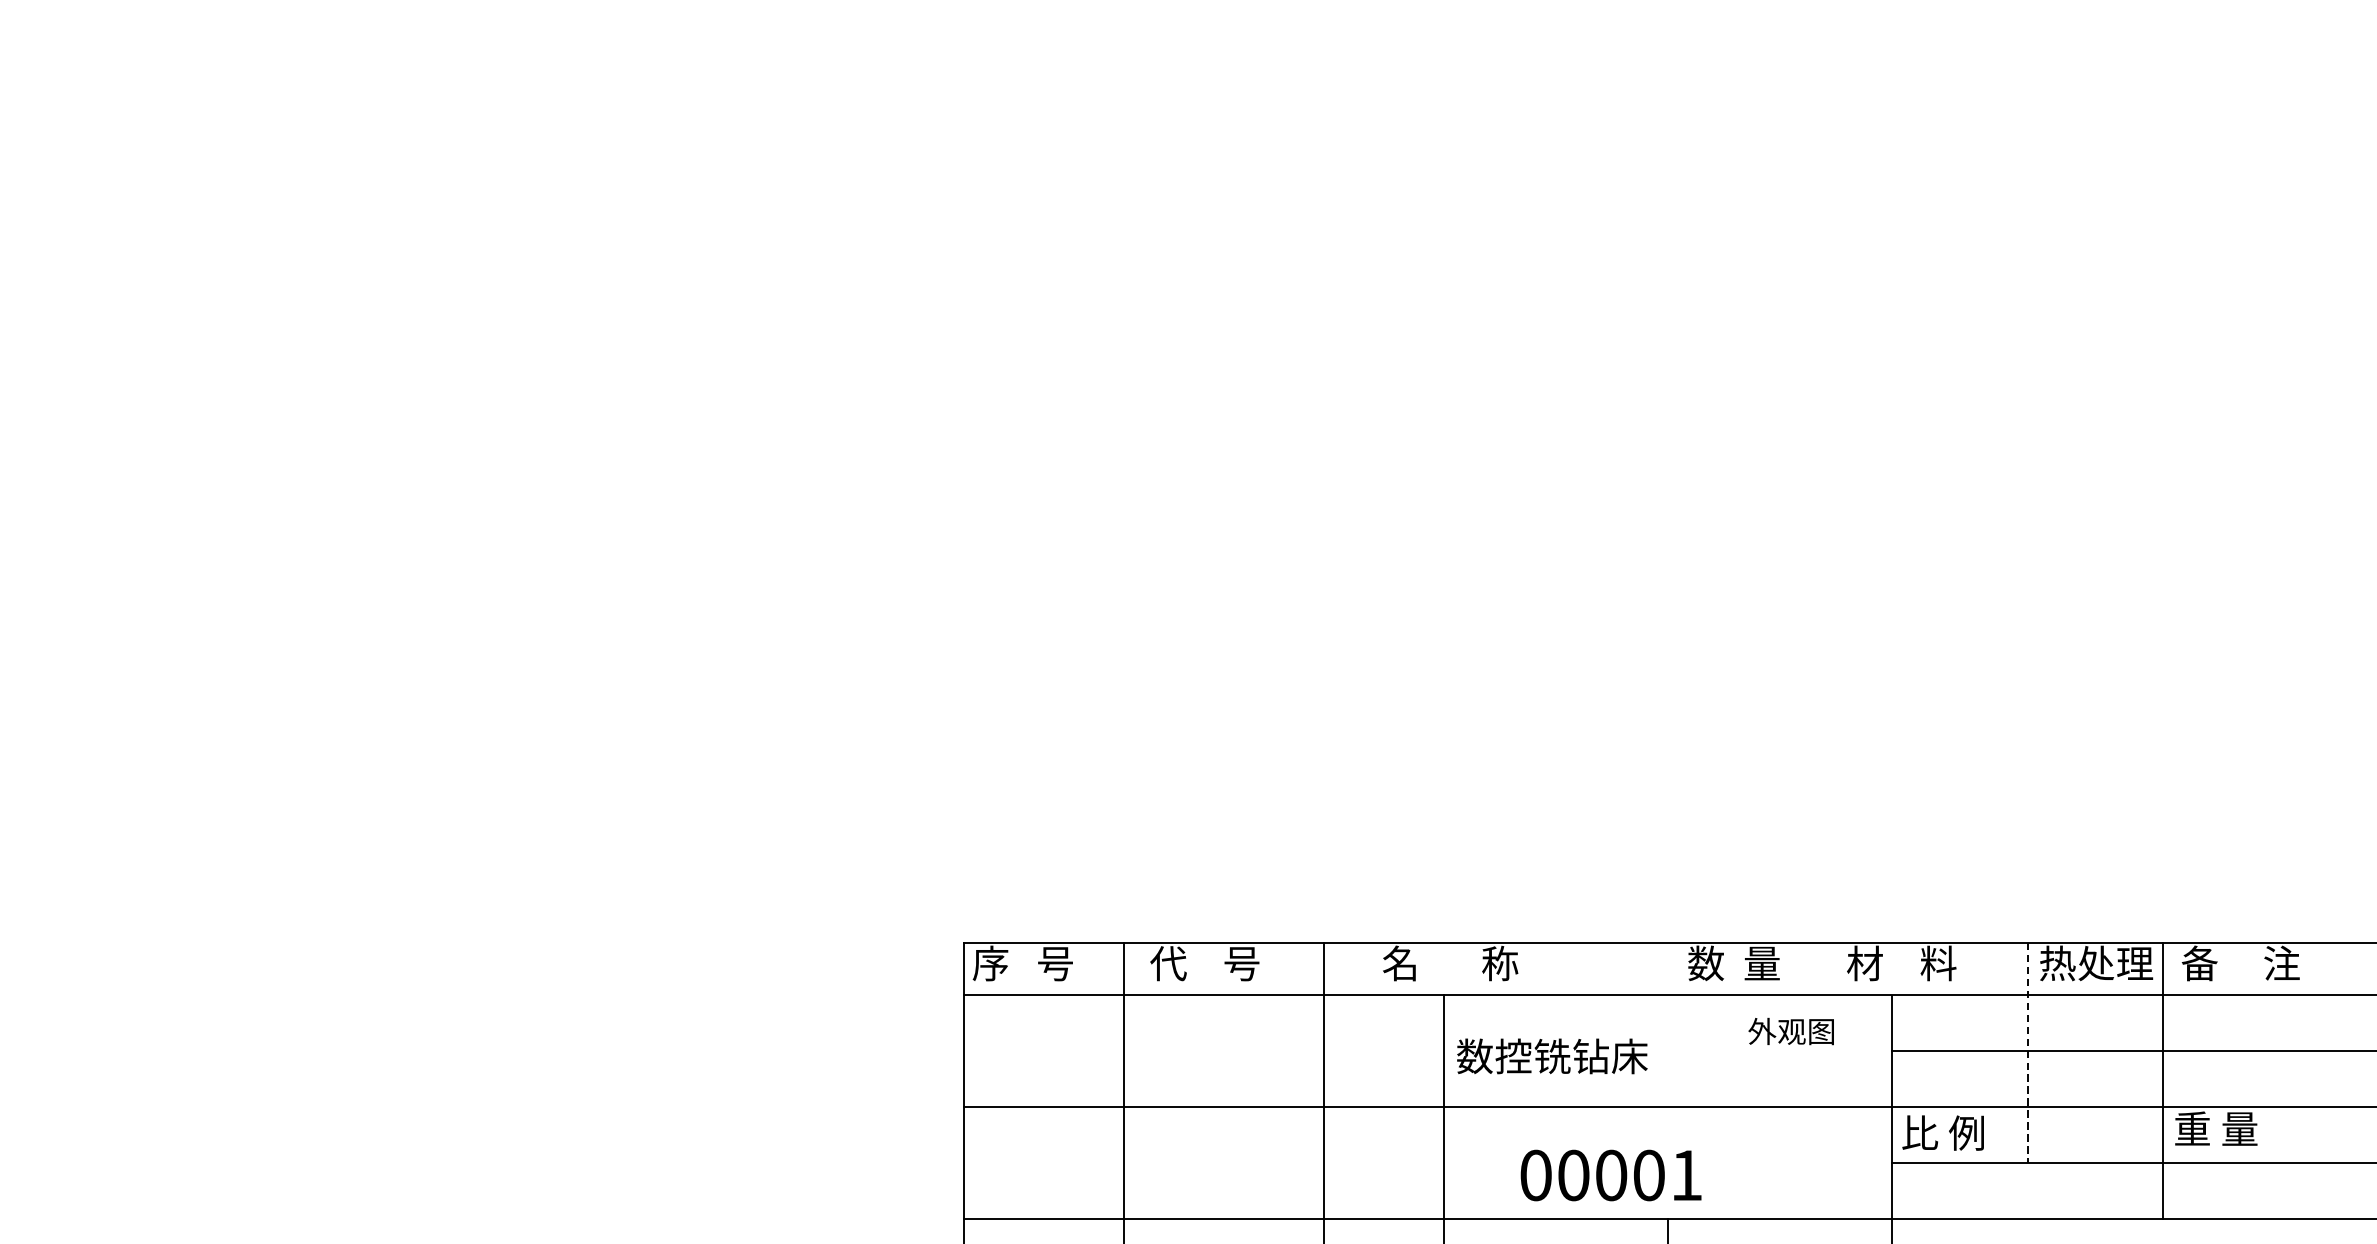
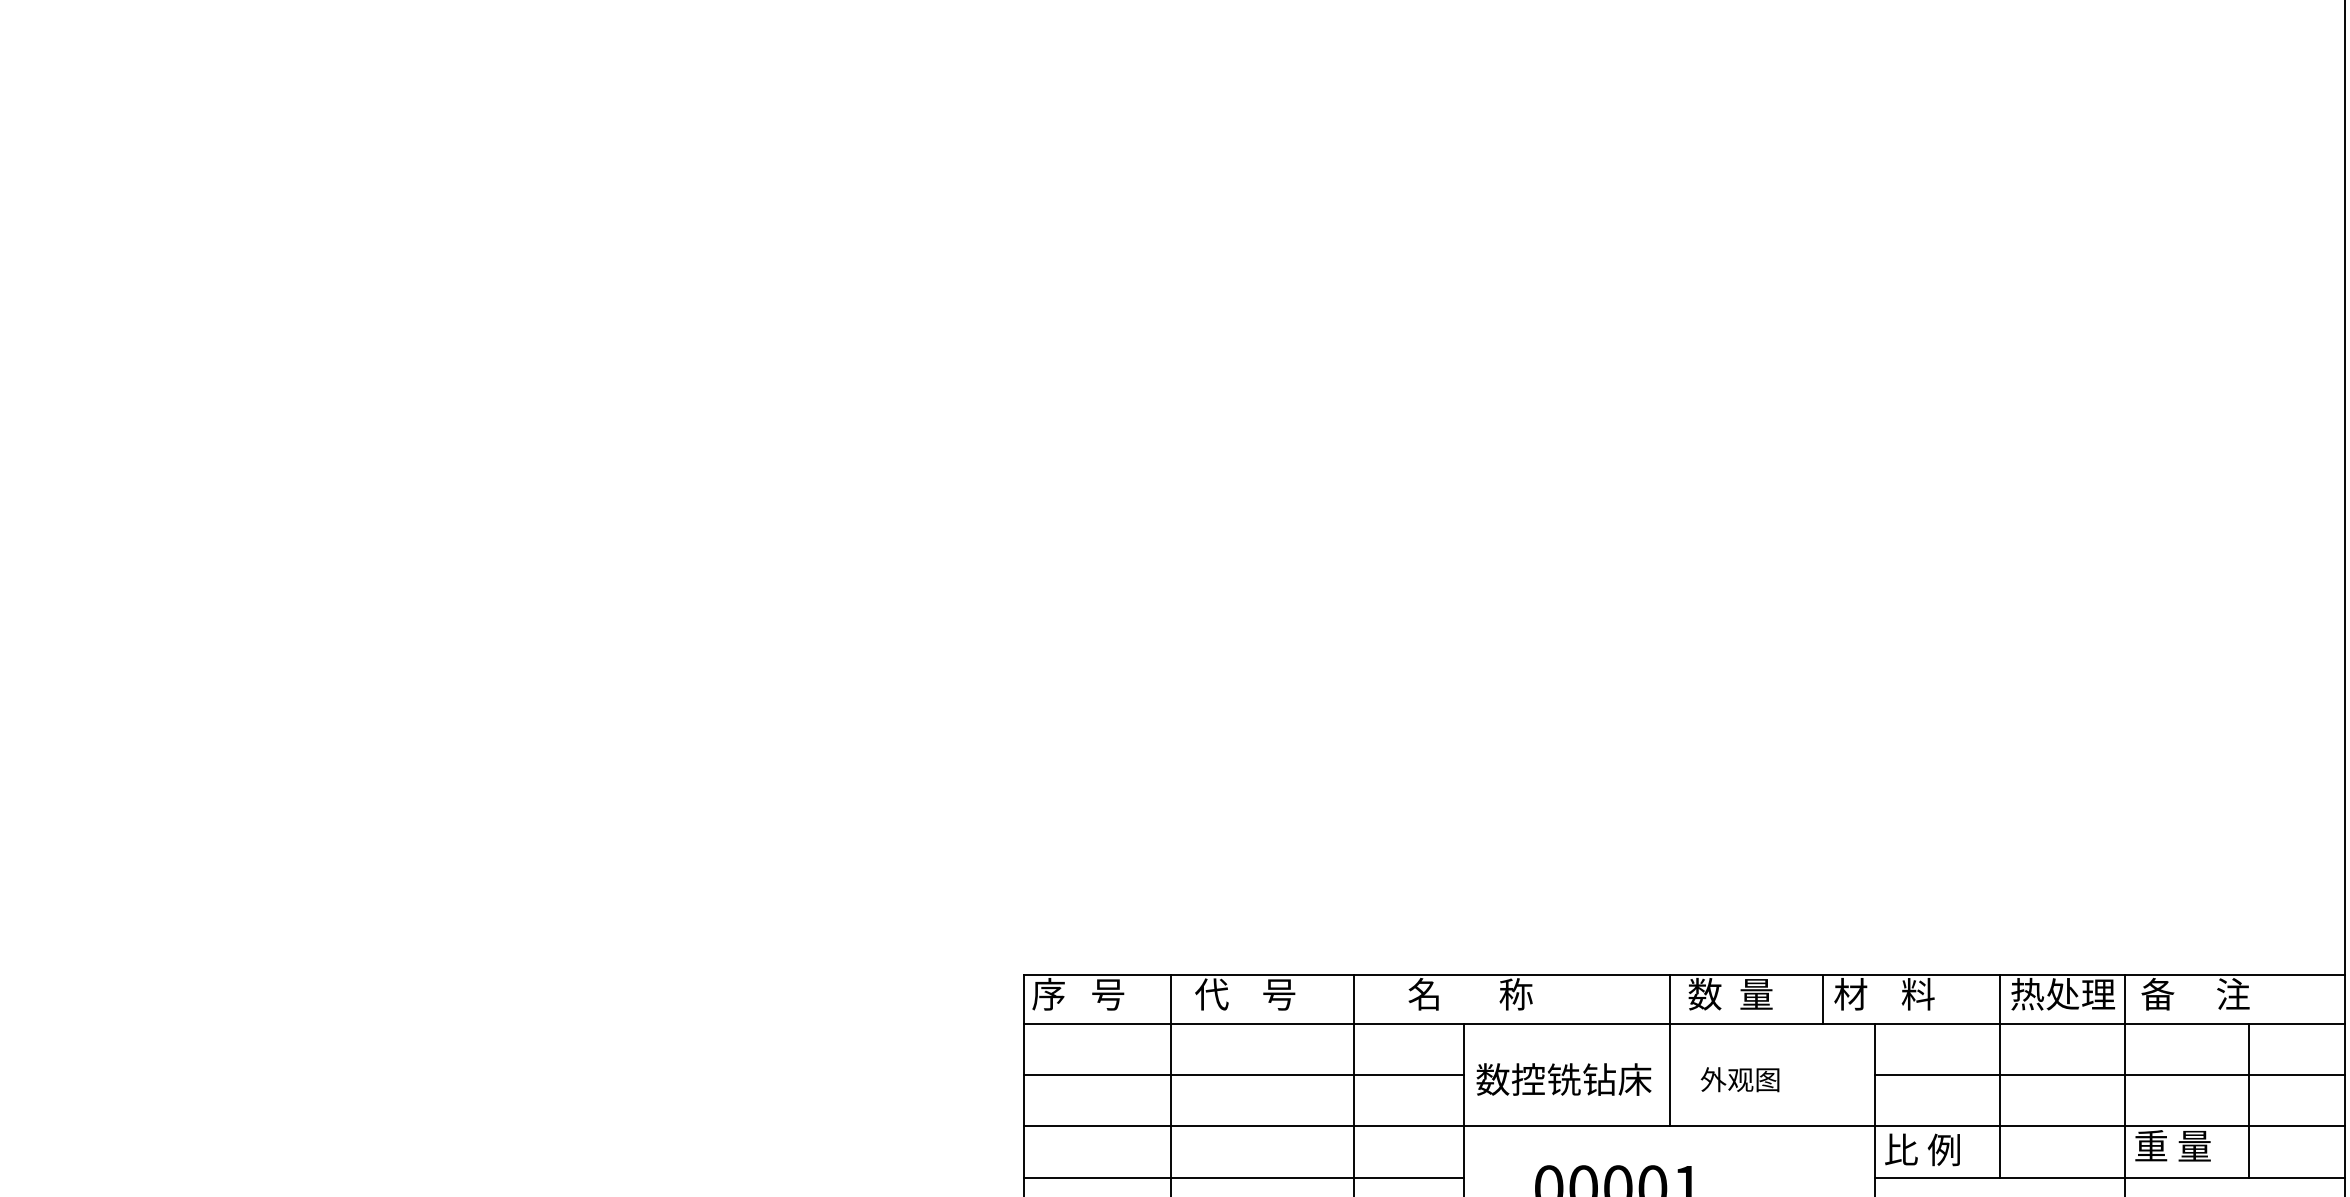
line: (1835, 969) -> (1823, 999), added
line: (1667, 1024) -> (1669, 1050), added
text: (1790, 1031) -> (1739, 1079), moved
line: (1204, 1052) -> (1244, 1075), added
line: (2027, 1053) -> (1999, 1076), dashed -> solid
line: (2299, 1079) -> (2249, 1100), added
line: (1204, 1163) -> (1244, 1177), added

